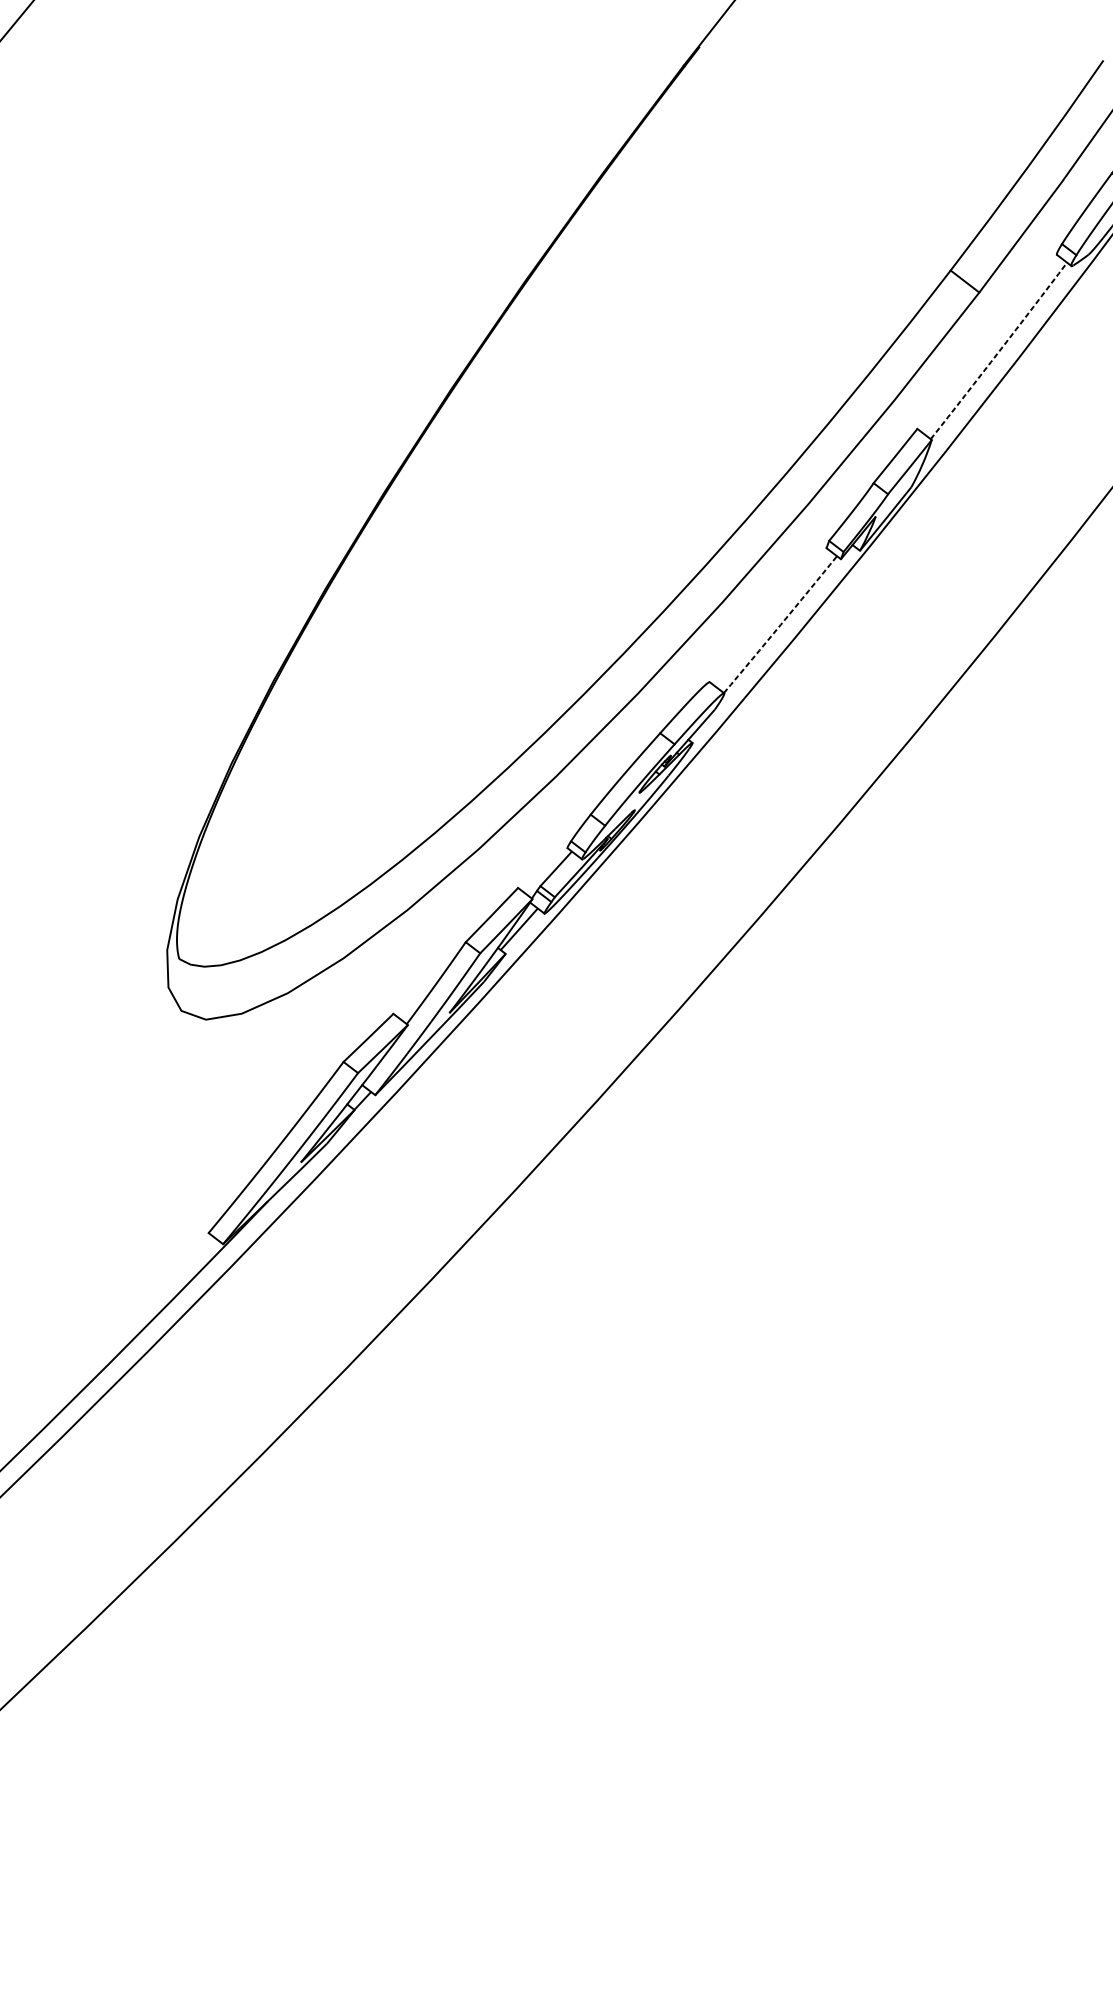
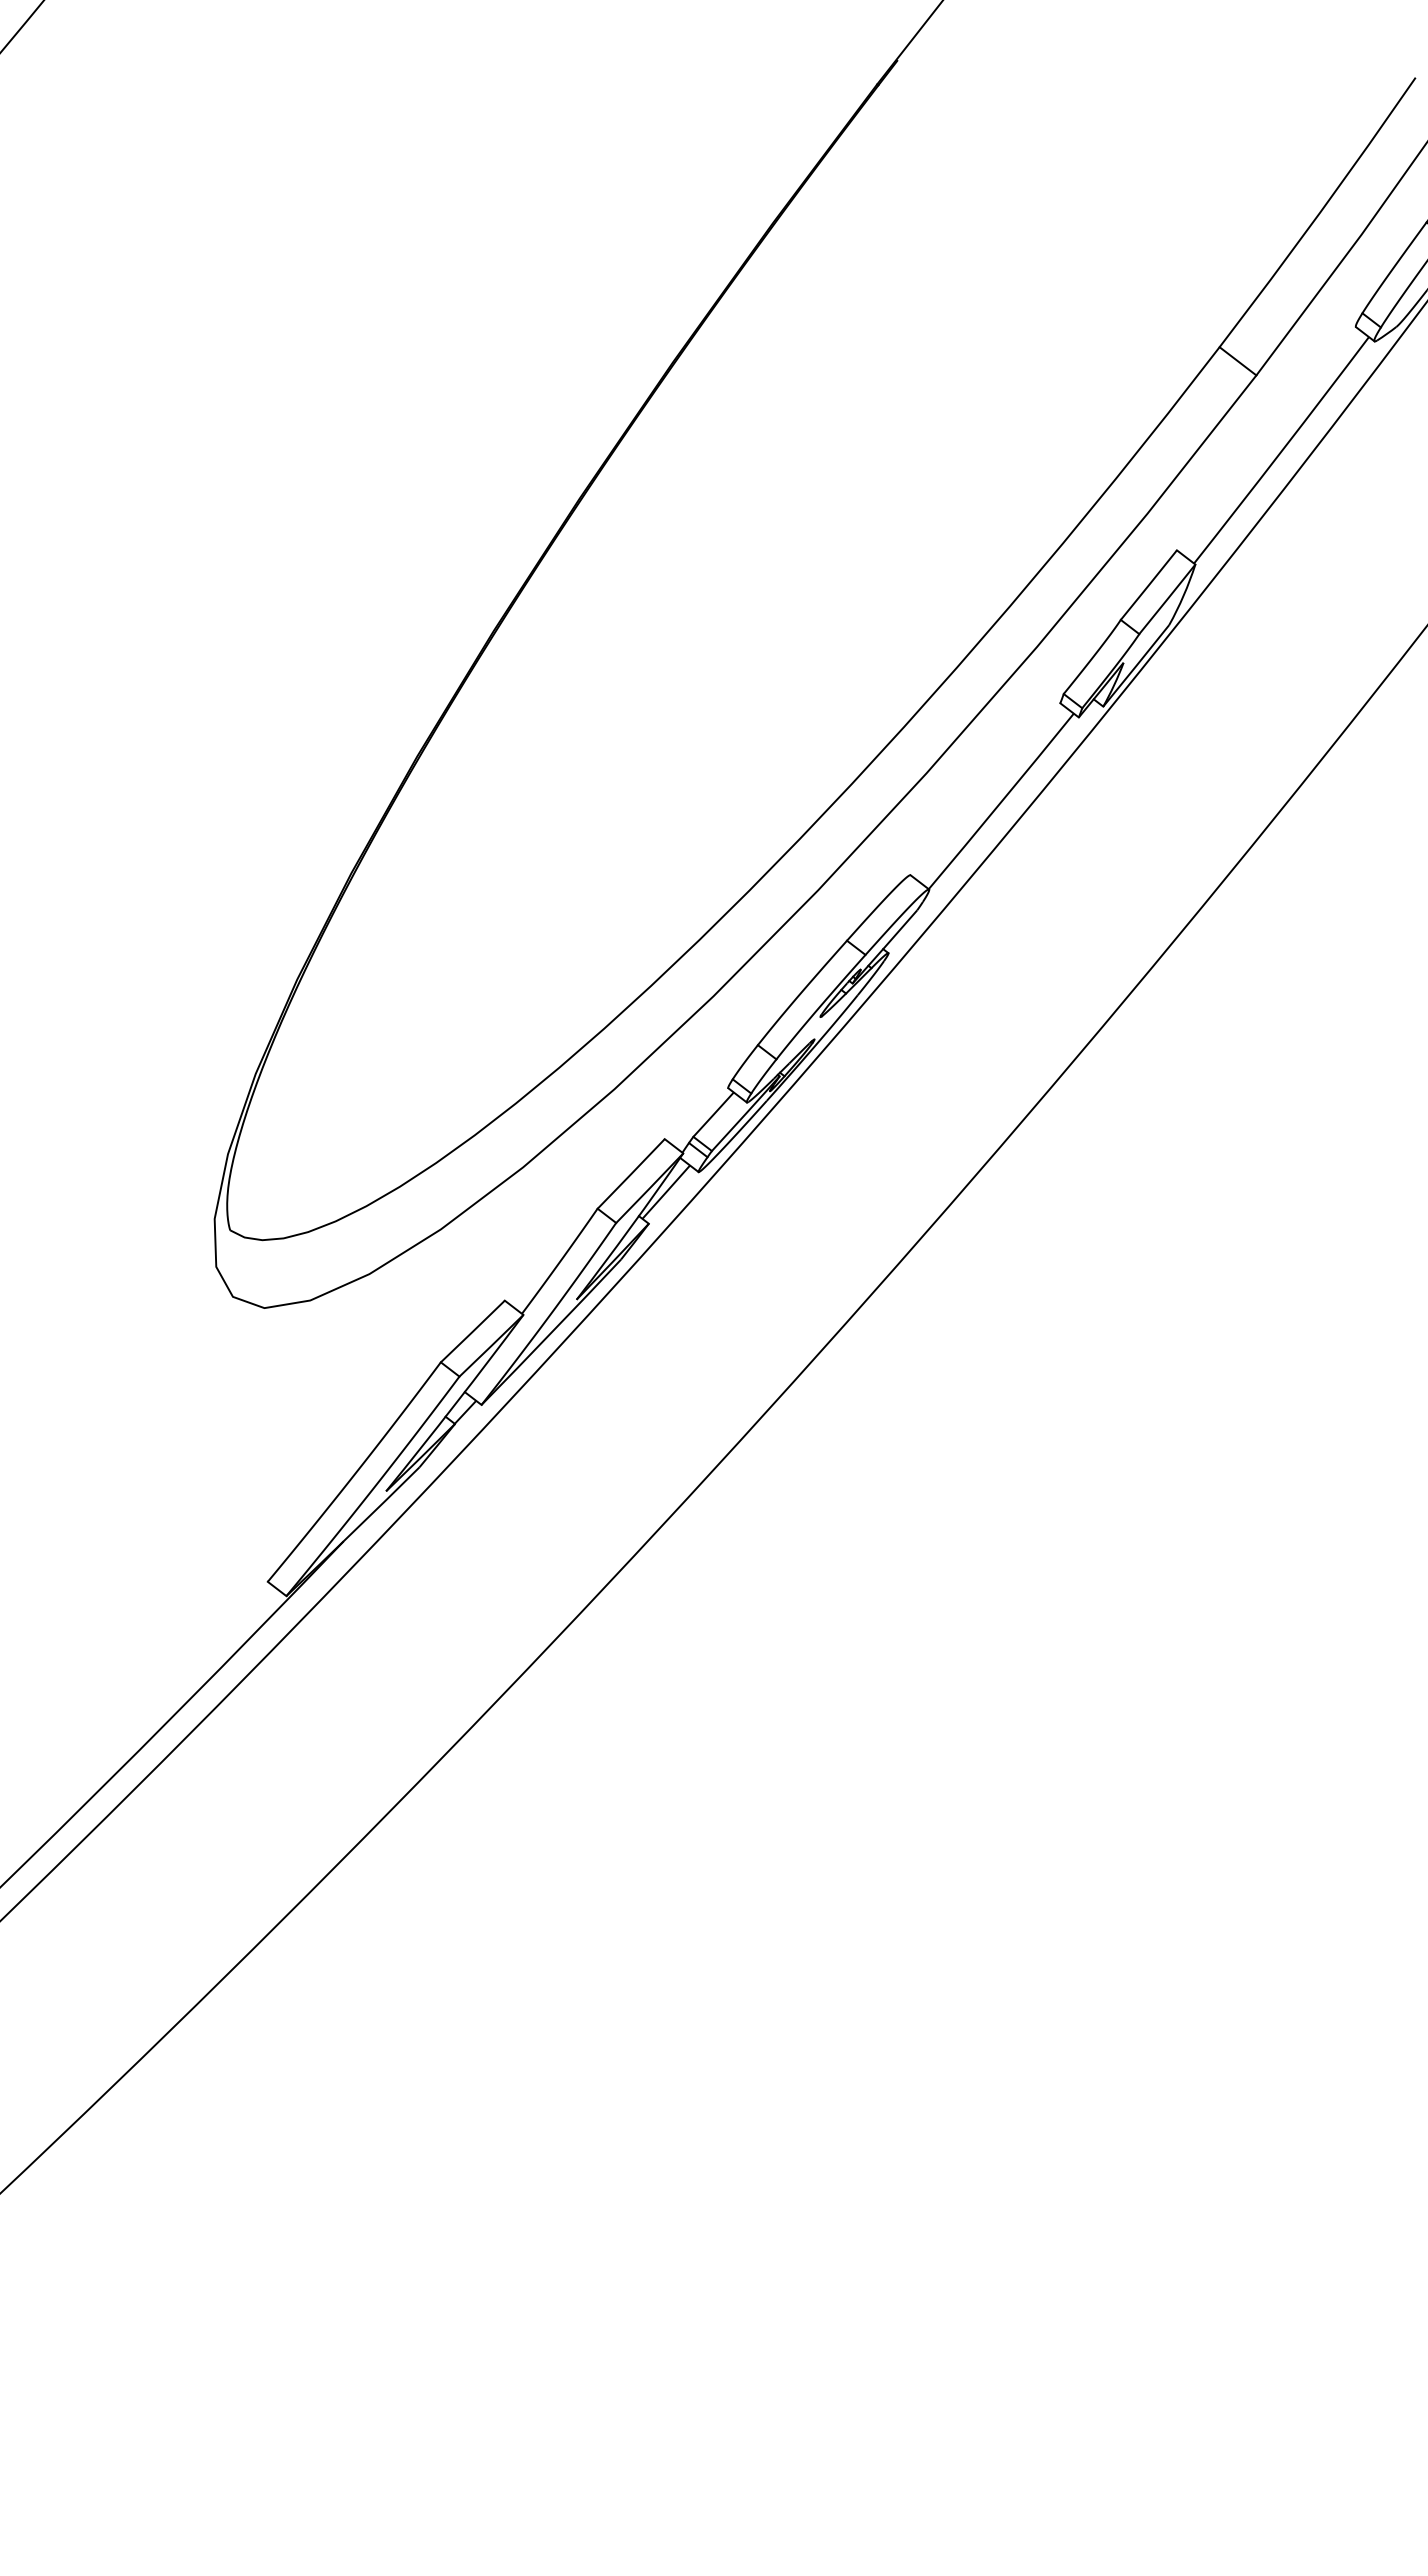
arc: (999, 351) -> (1282, 450), dashed -> solid
arc: (780, 624) -> (1001, 801), dashed -> solid

